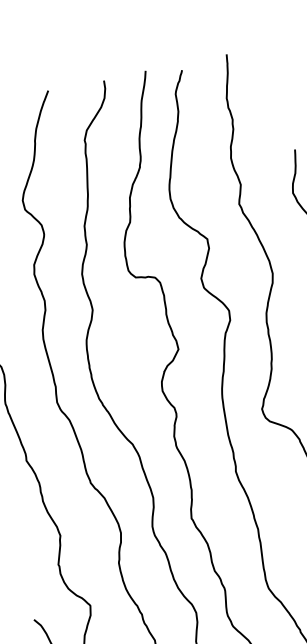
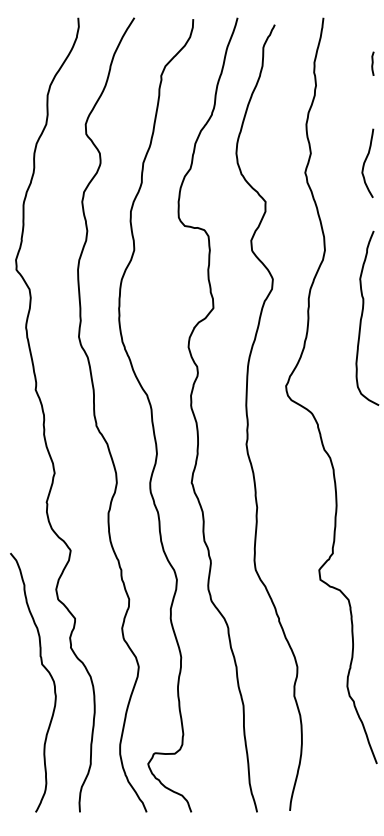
line: (281, 88) -> (372, 63), added

